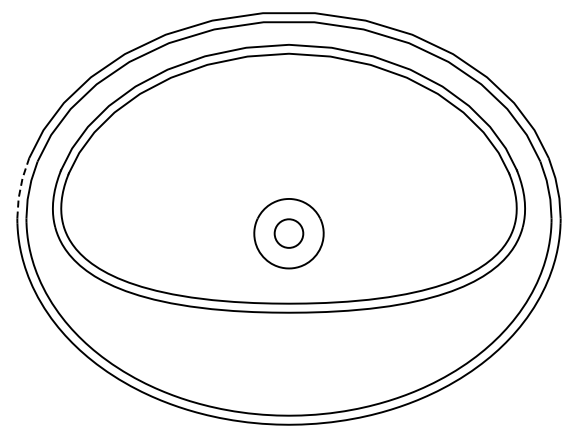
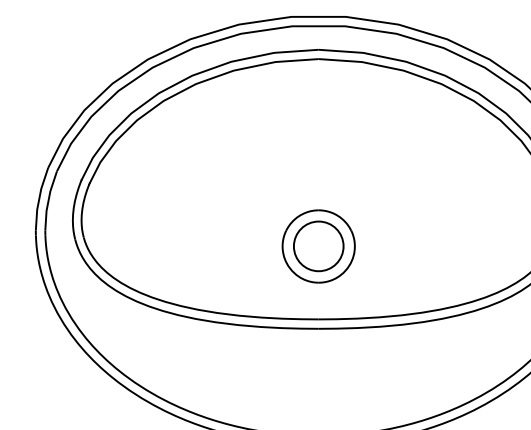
line: (20, 187) -> (39, 198), dashed -> solid
circle: (288, 233) -> (318, 246), size x1.67

